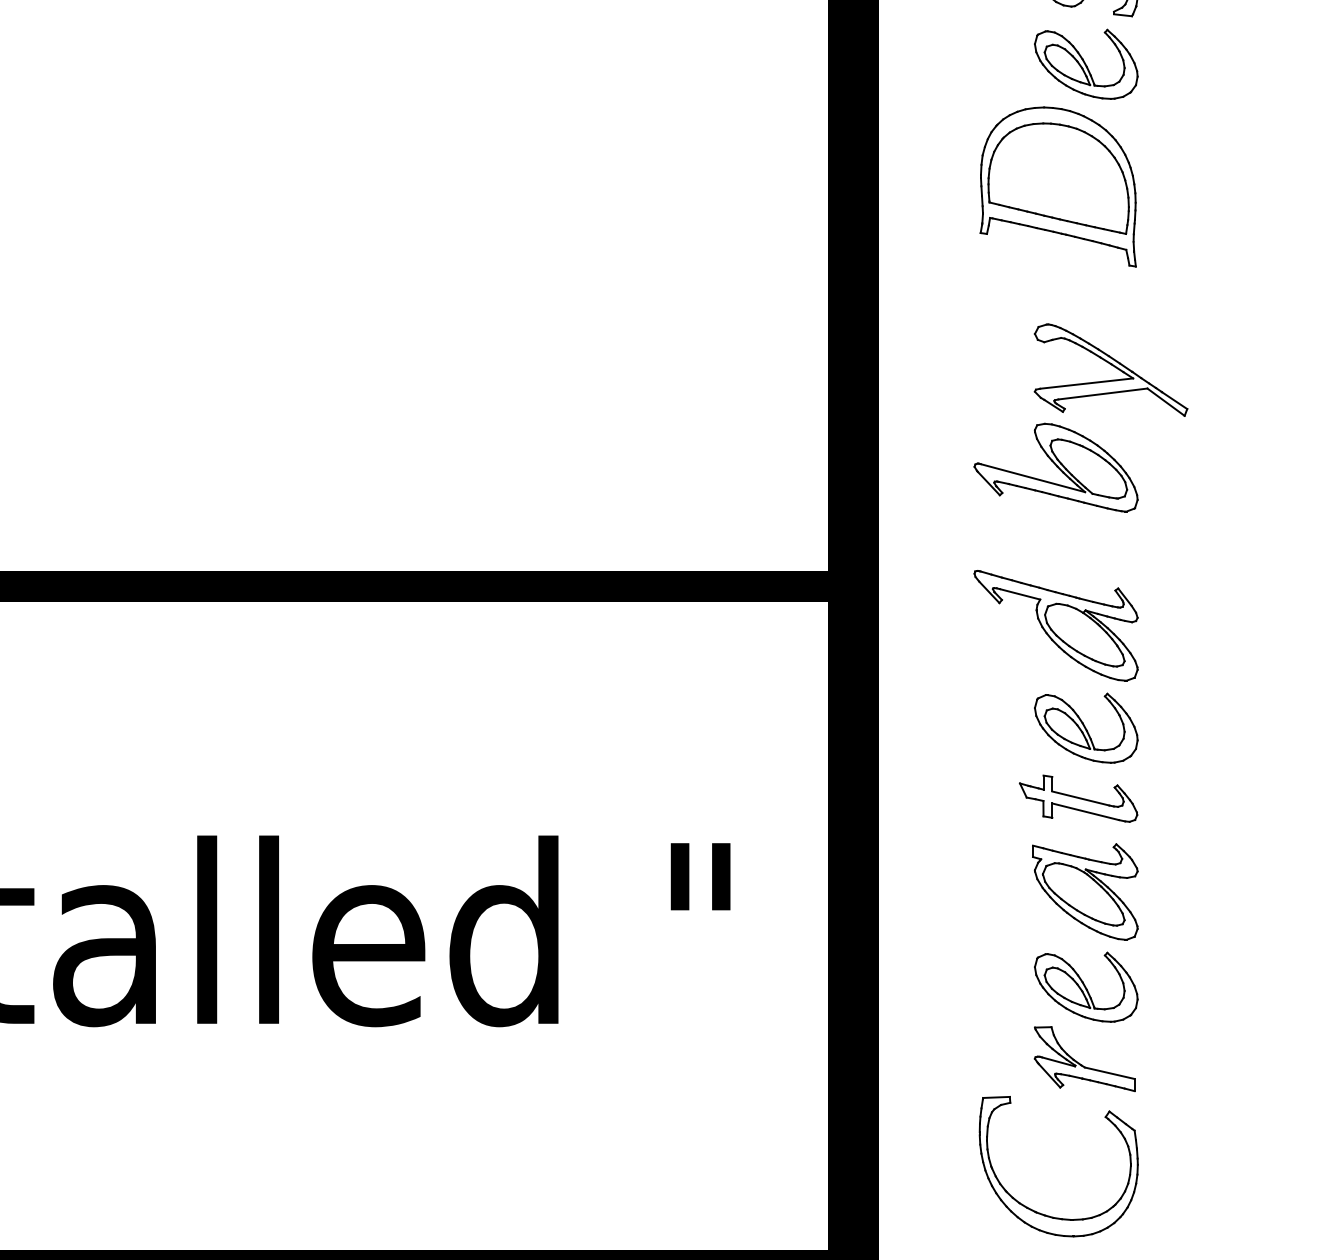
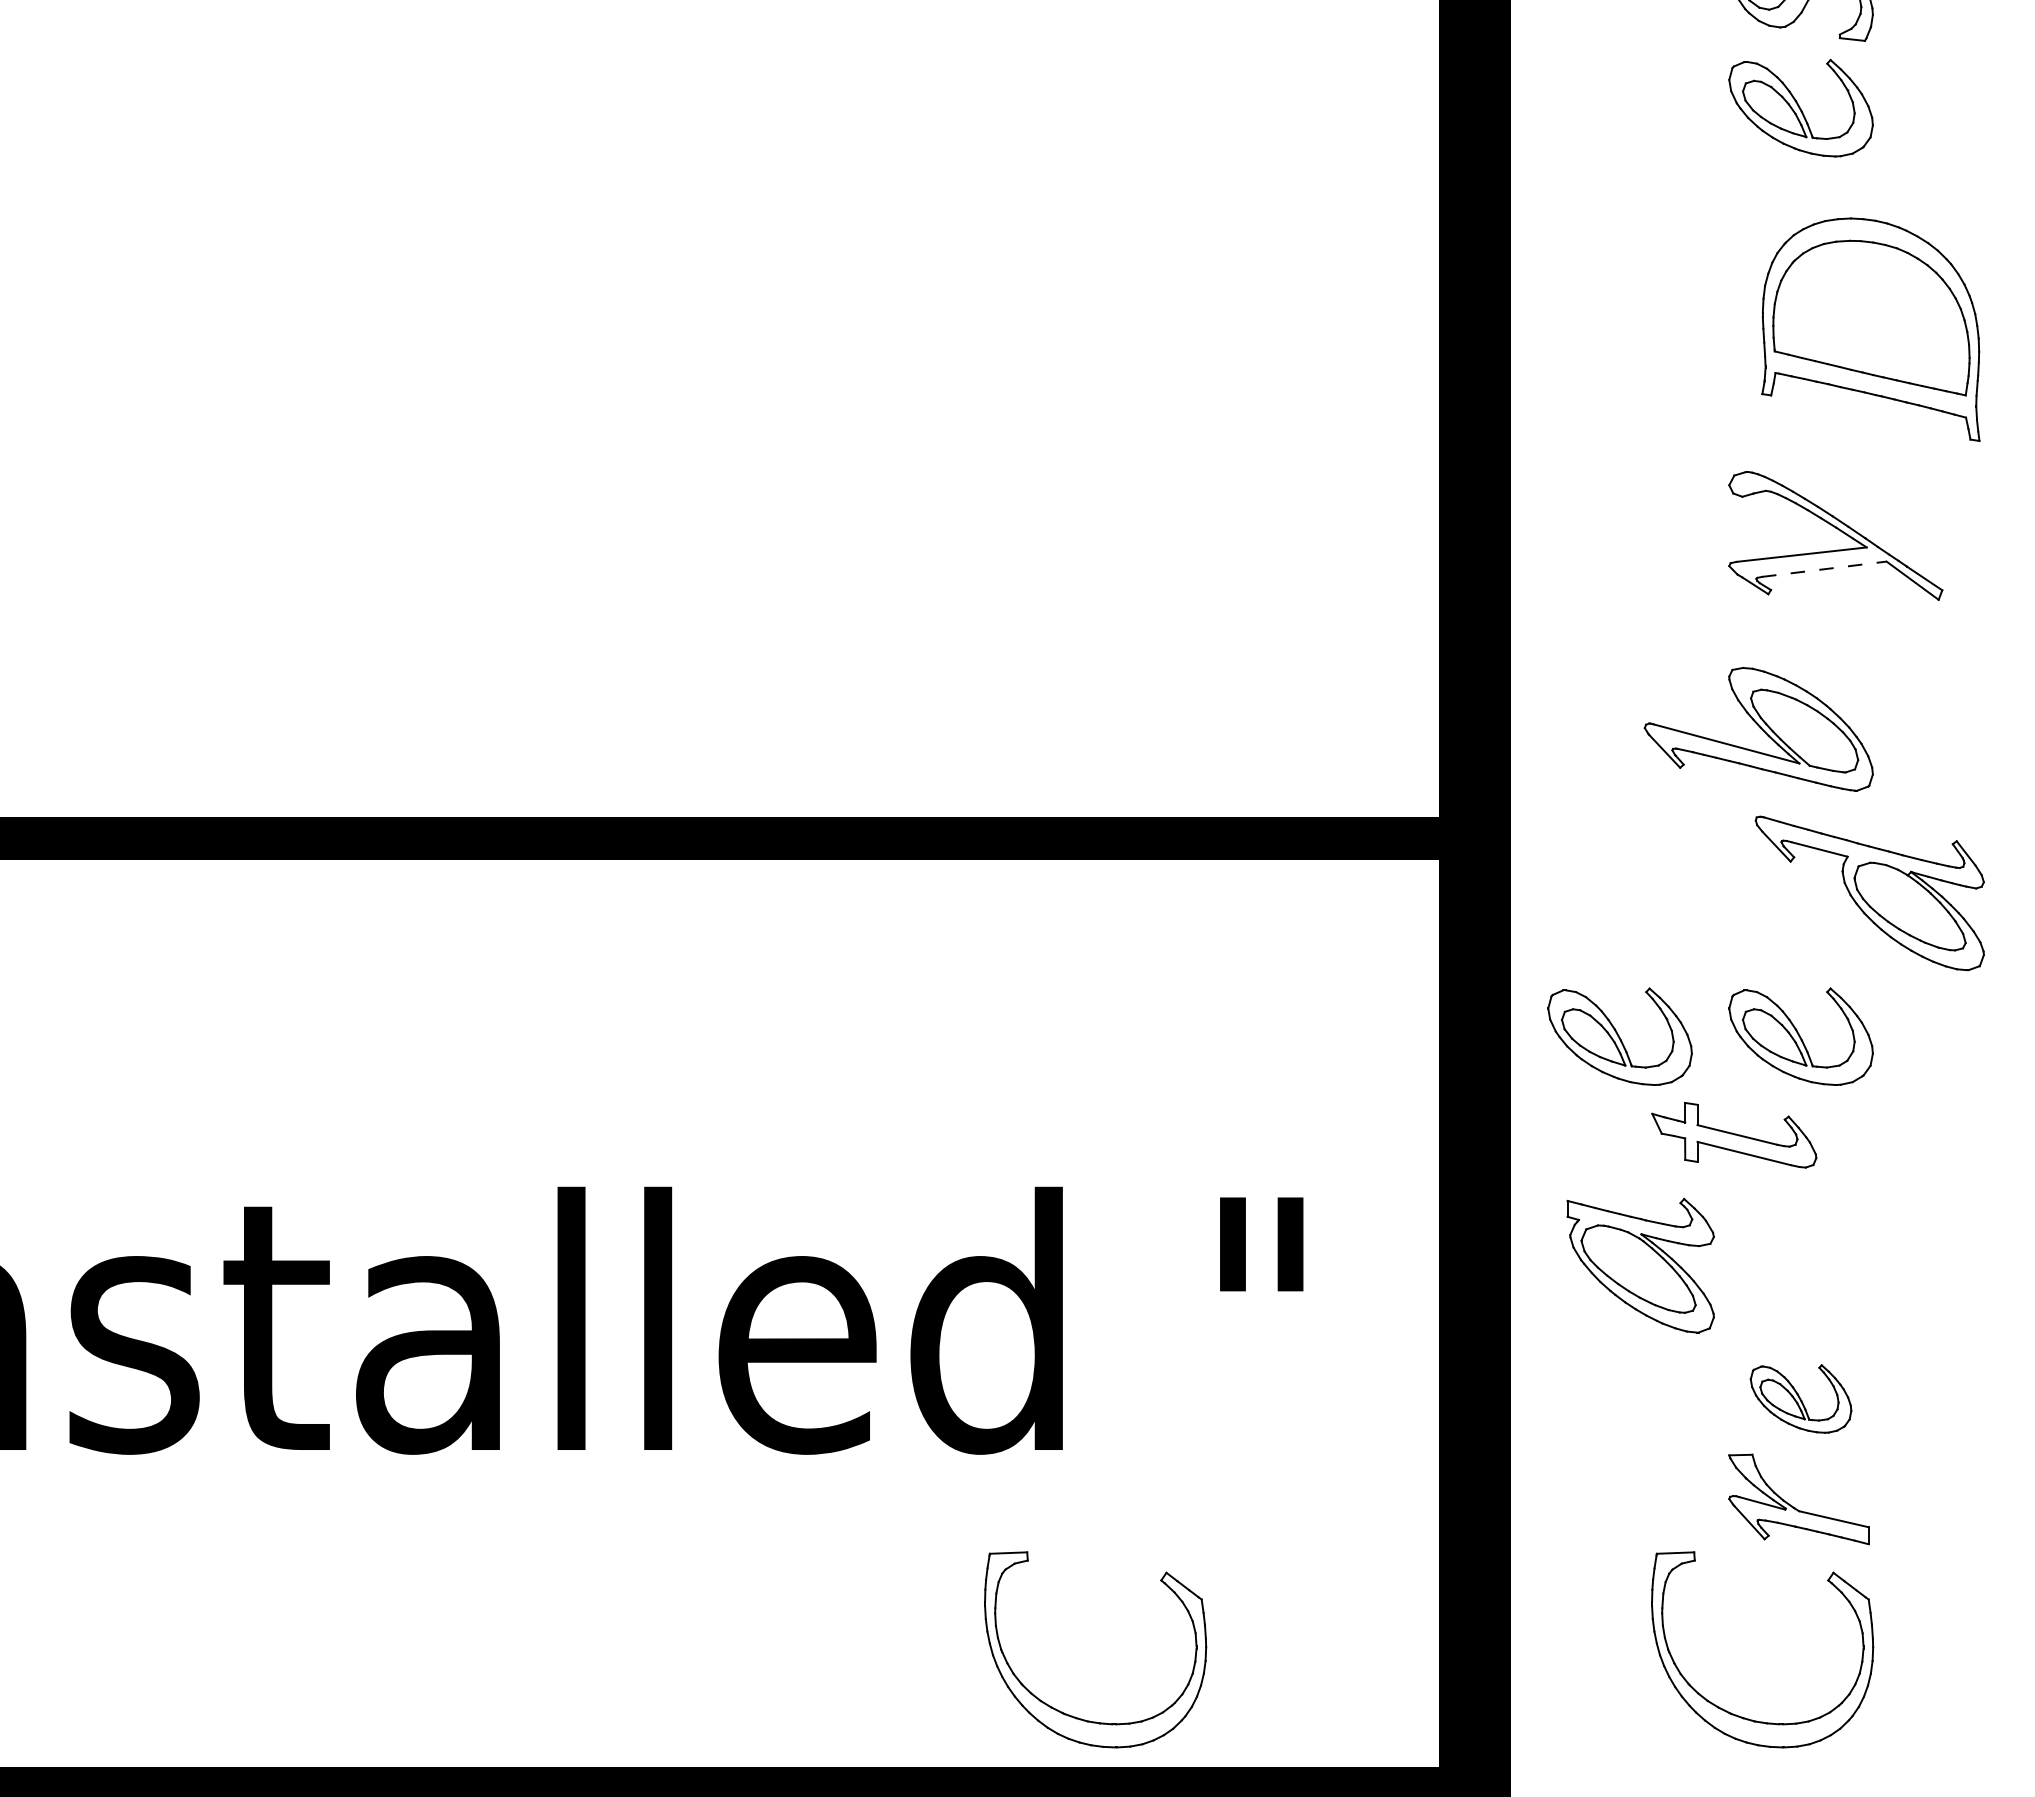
part: (1057, 186) -> (1870, 329), moved
line: (1103, 394) -> (1824, 569), solid -> dashed
part: (1055, 467) -> (1758, 729), moved
part: (1055, 625) -> (1869, 893), moved
part: (956, 728) -> (1619, 1036), added
part: (1078, 798) -> (1734, 1135), moved
part: (1085, 891) -> (1640, 1265), moved
part: (1085, 986) -> (1800, 1398), size x0.7
part: (565, 1213) -> (1072, 1715), added

